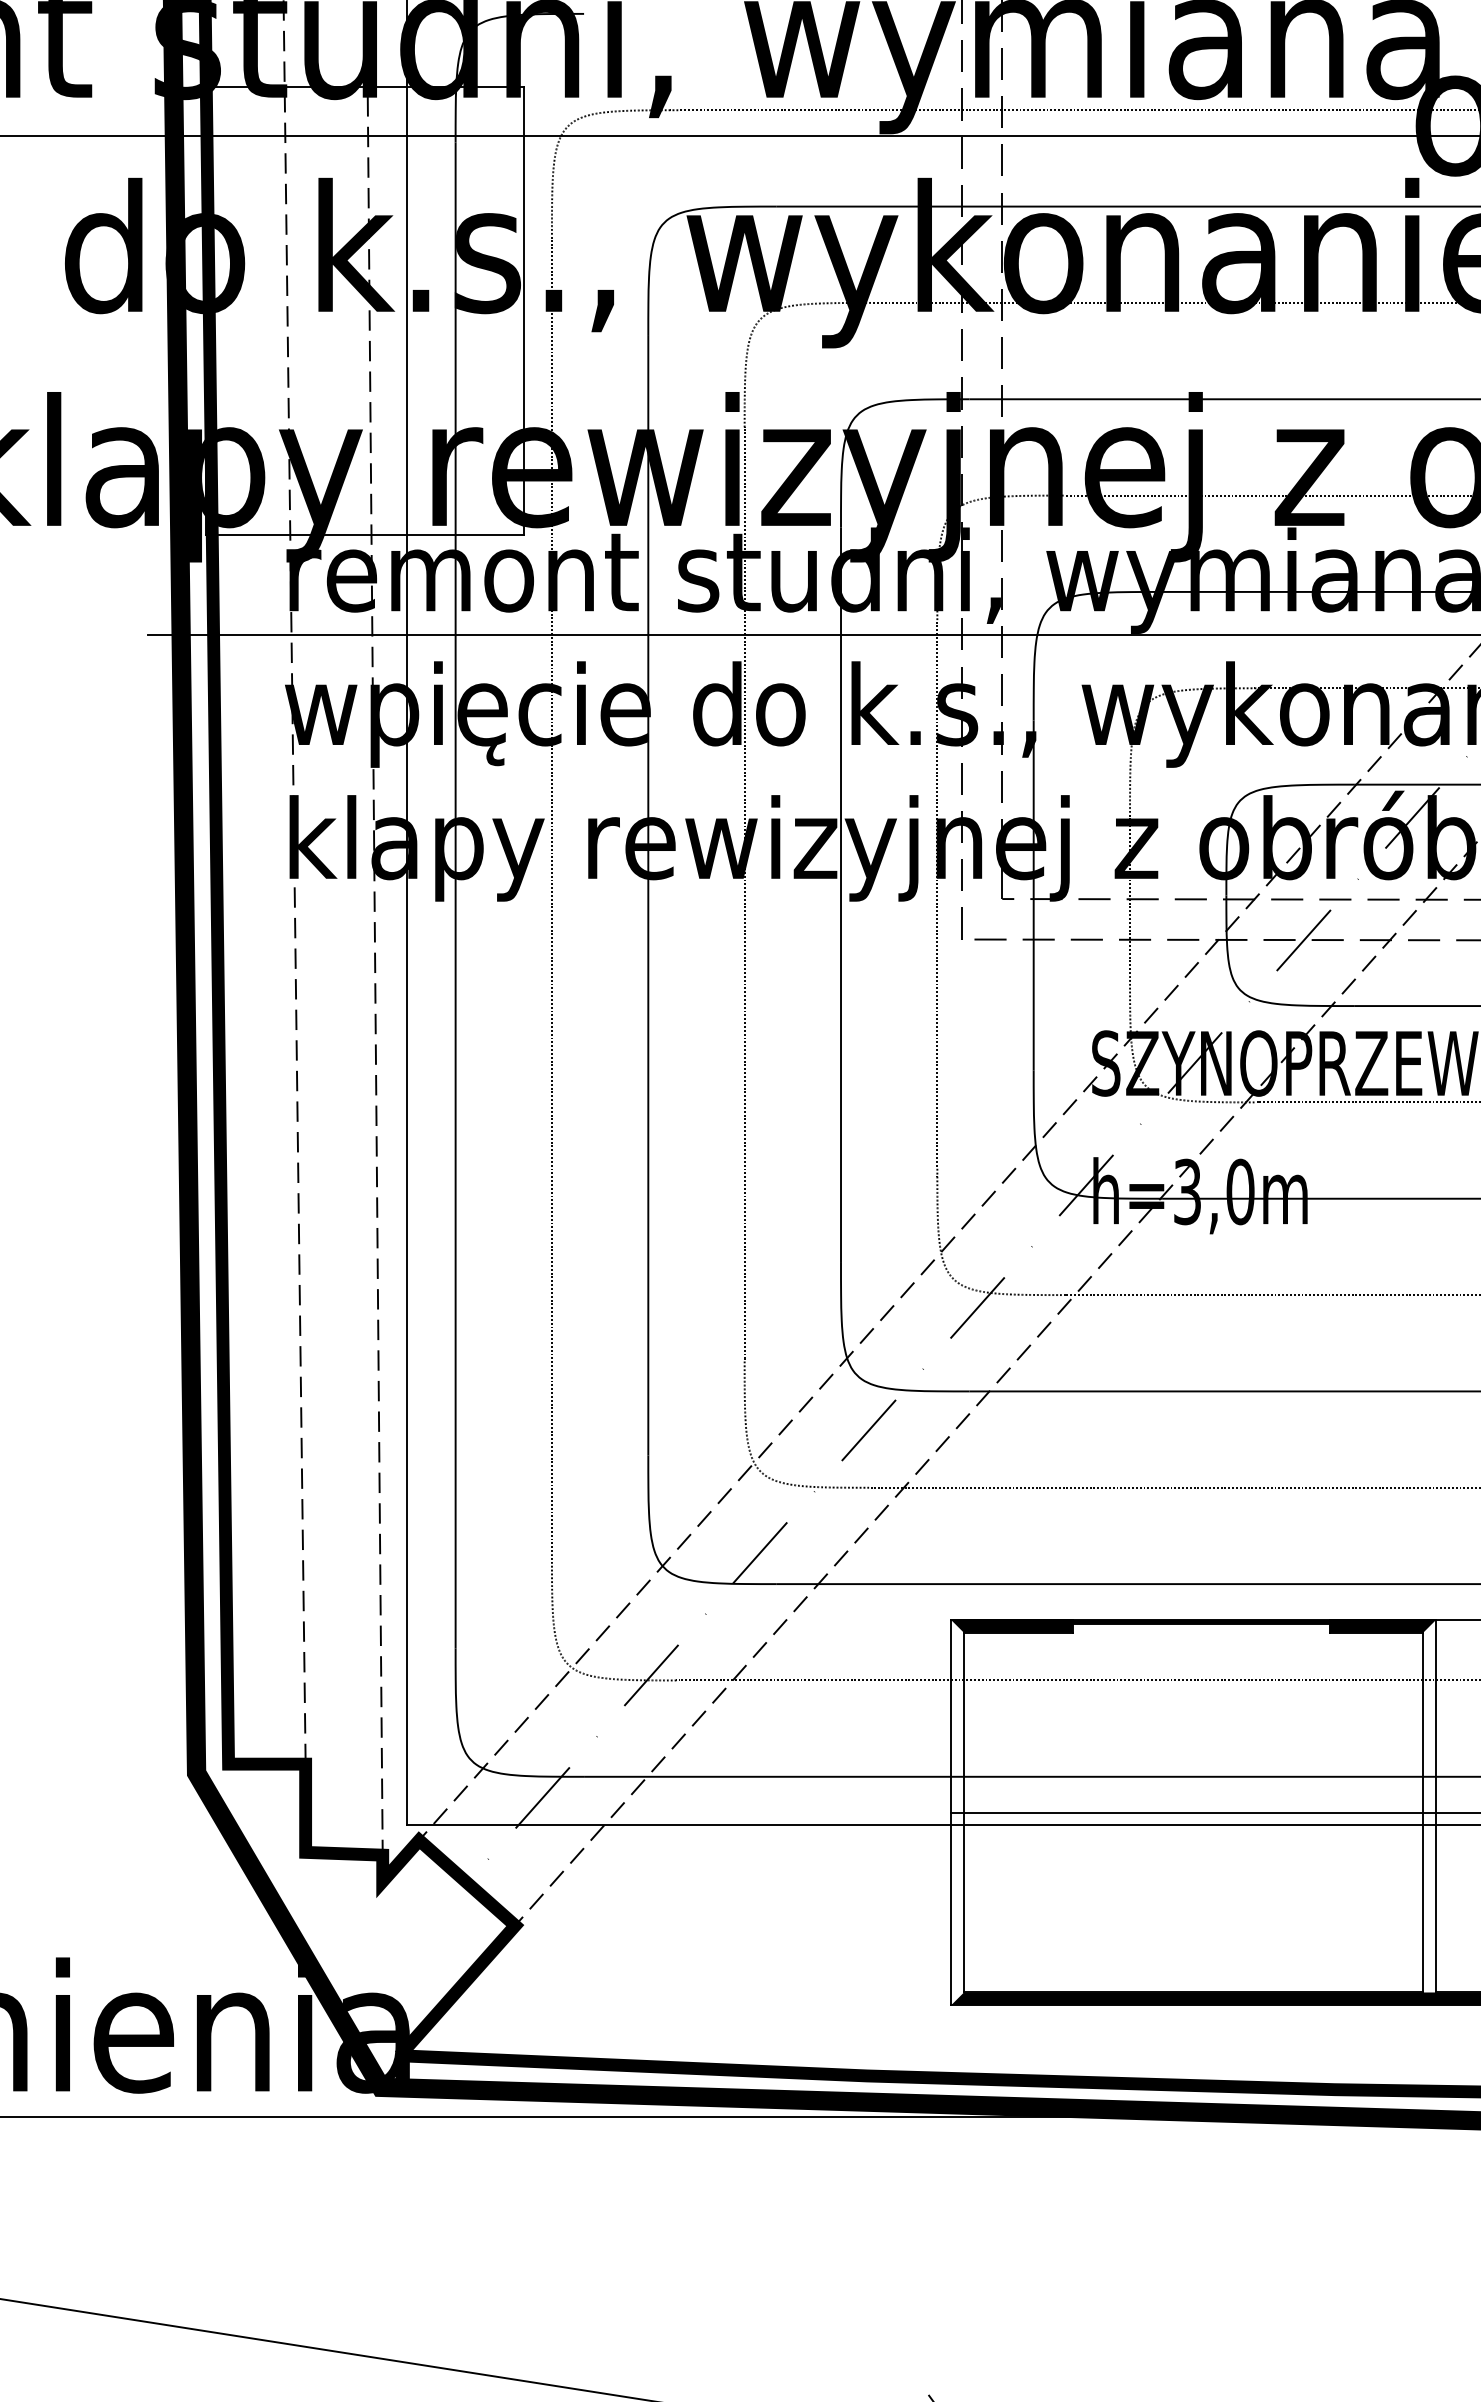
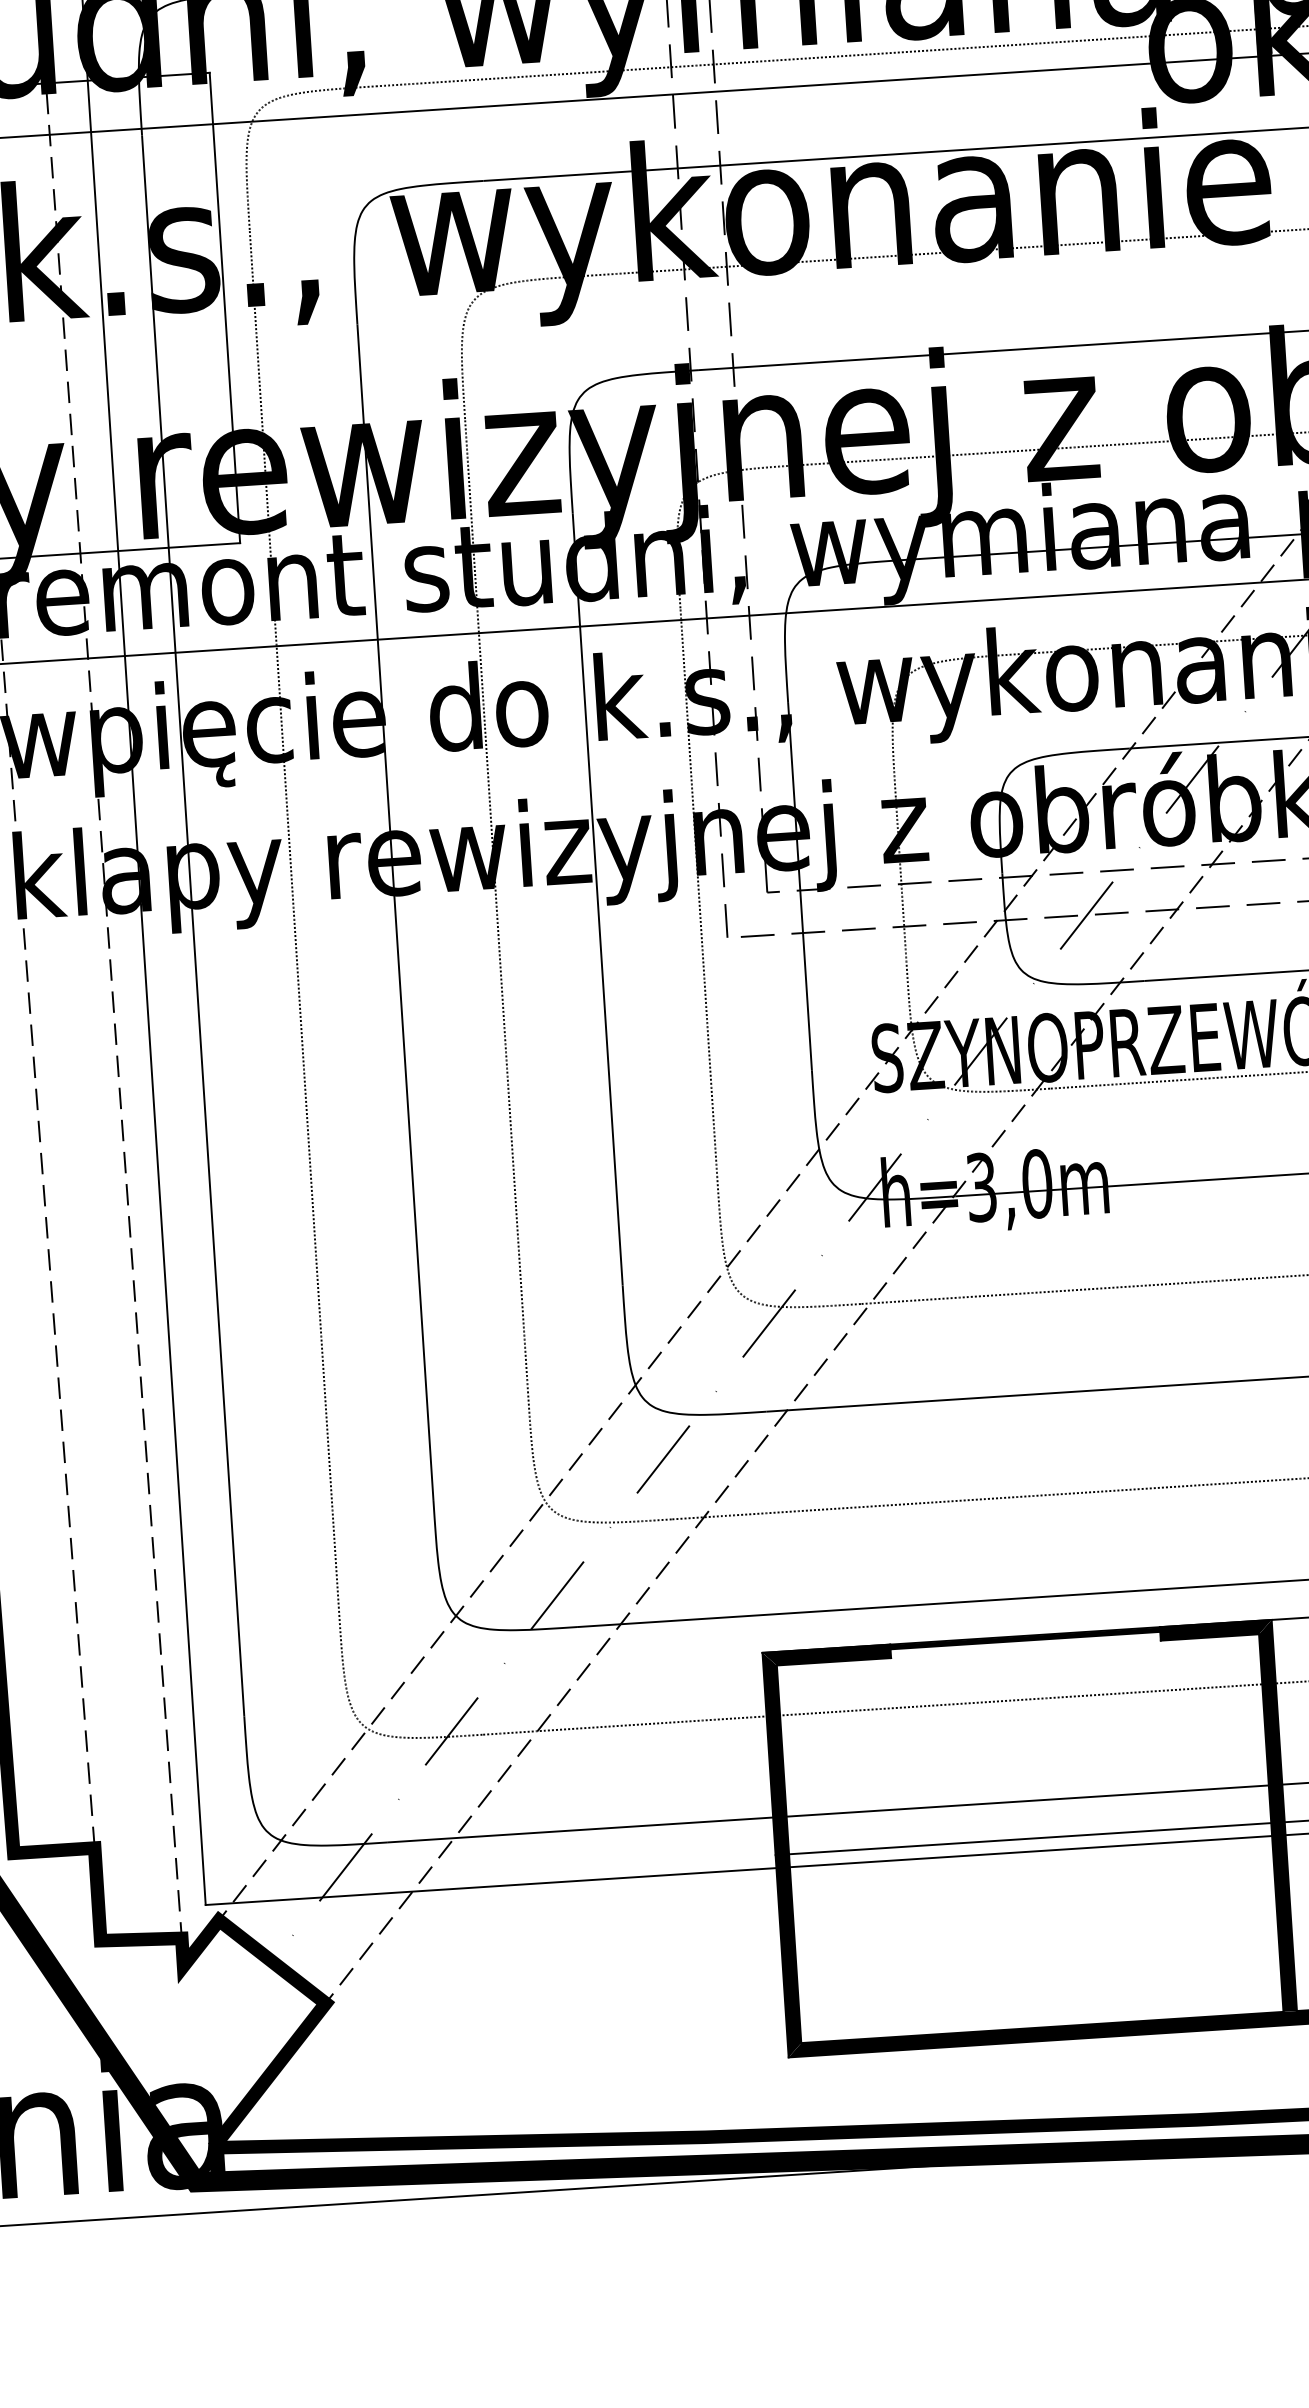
fill: (1429, 1805) -> (1277, 1815), added
fill: (957, 1812) -> (782, 1854), added

